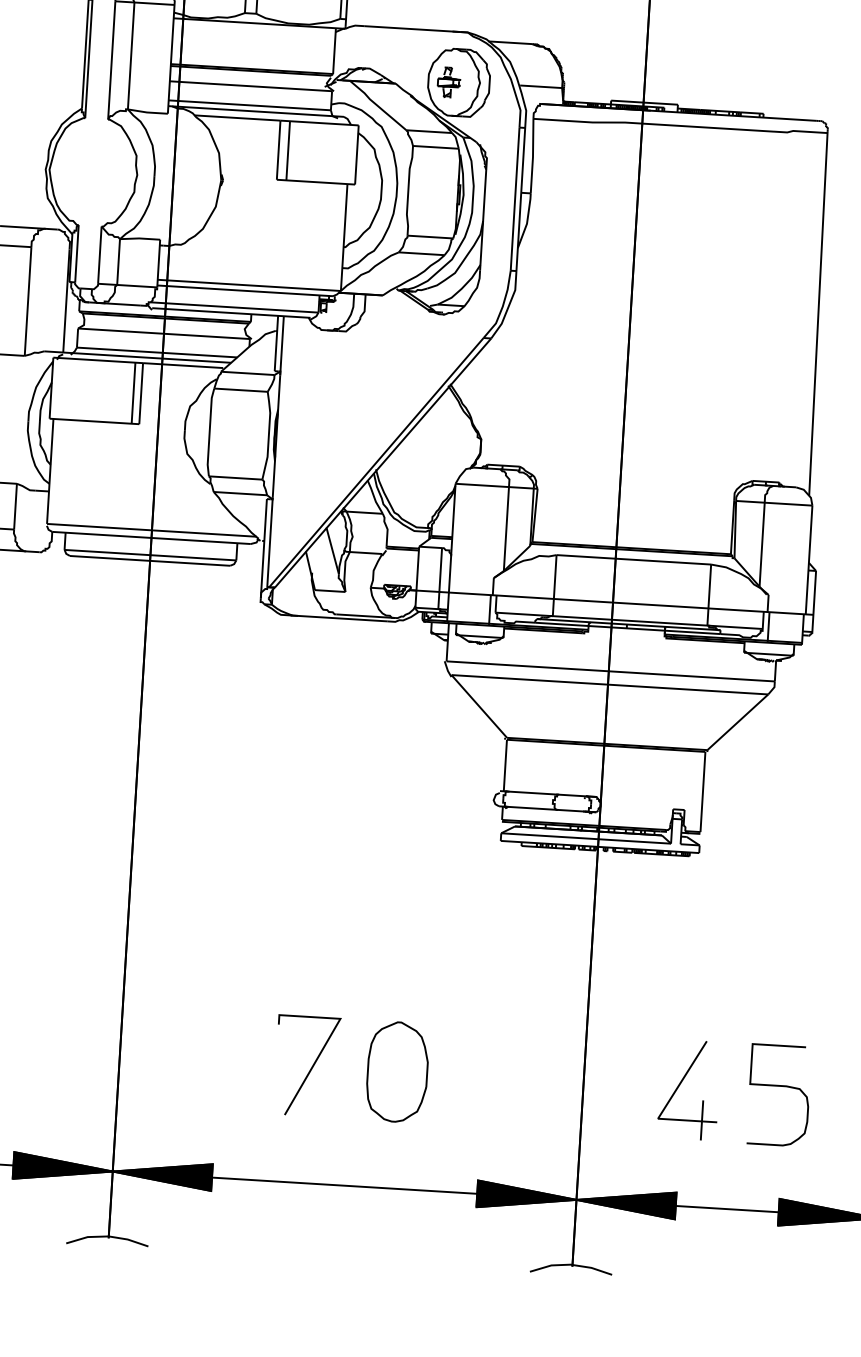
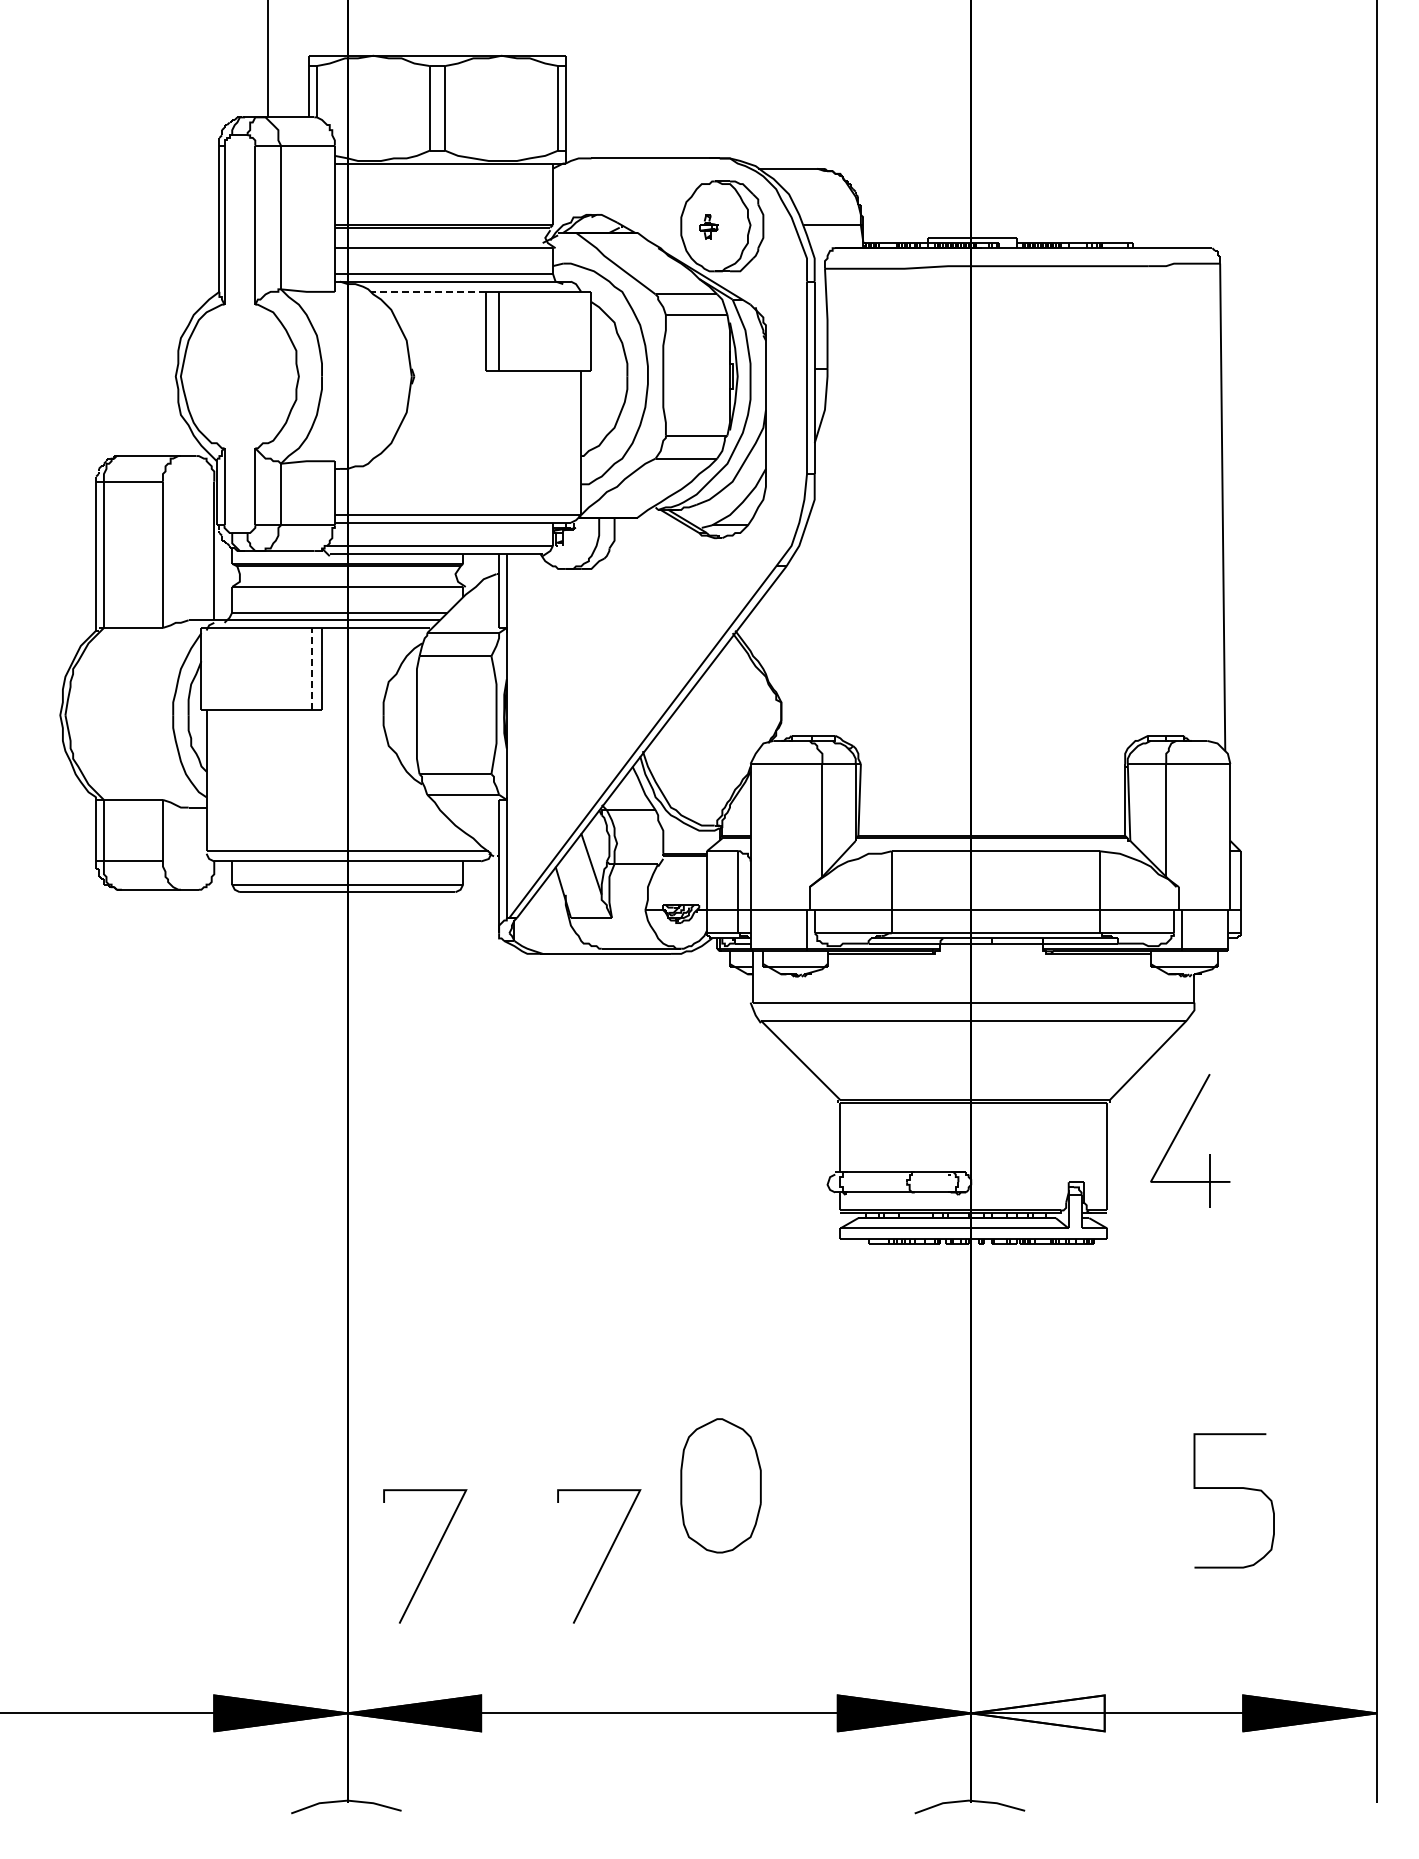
part: (448, 82) -> (708, 227), size x0.6
line: (237, 117) -> (428, 291), solid -> dashed
line: (133, 392) -> (311, 668), solid -> dashed
line: (181, 1060) -> (430, 1559), added
part: (397, 1071) -> (720, 1485), moved
part: (680, 1083) -> (1178, 1133), moved
curve: (779, 1086) -> (1233, 1488), moved
fill: (625, 1203) -> (1037, 1713), removed

